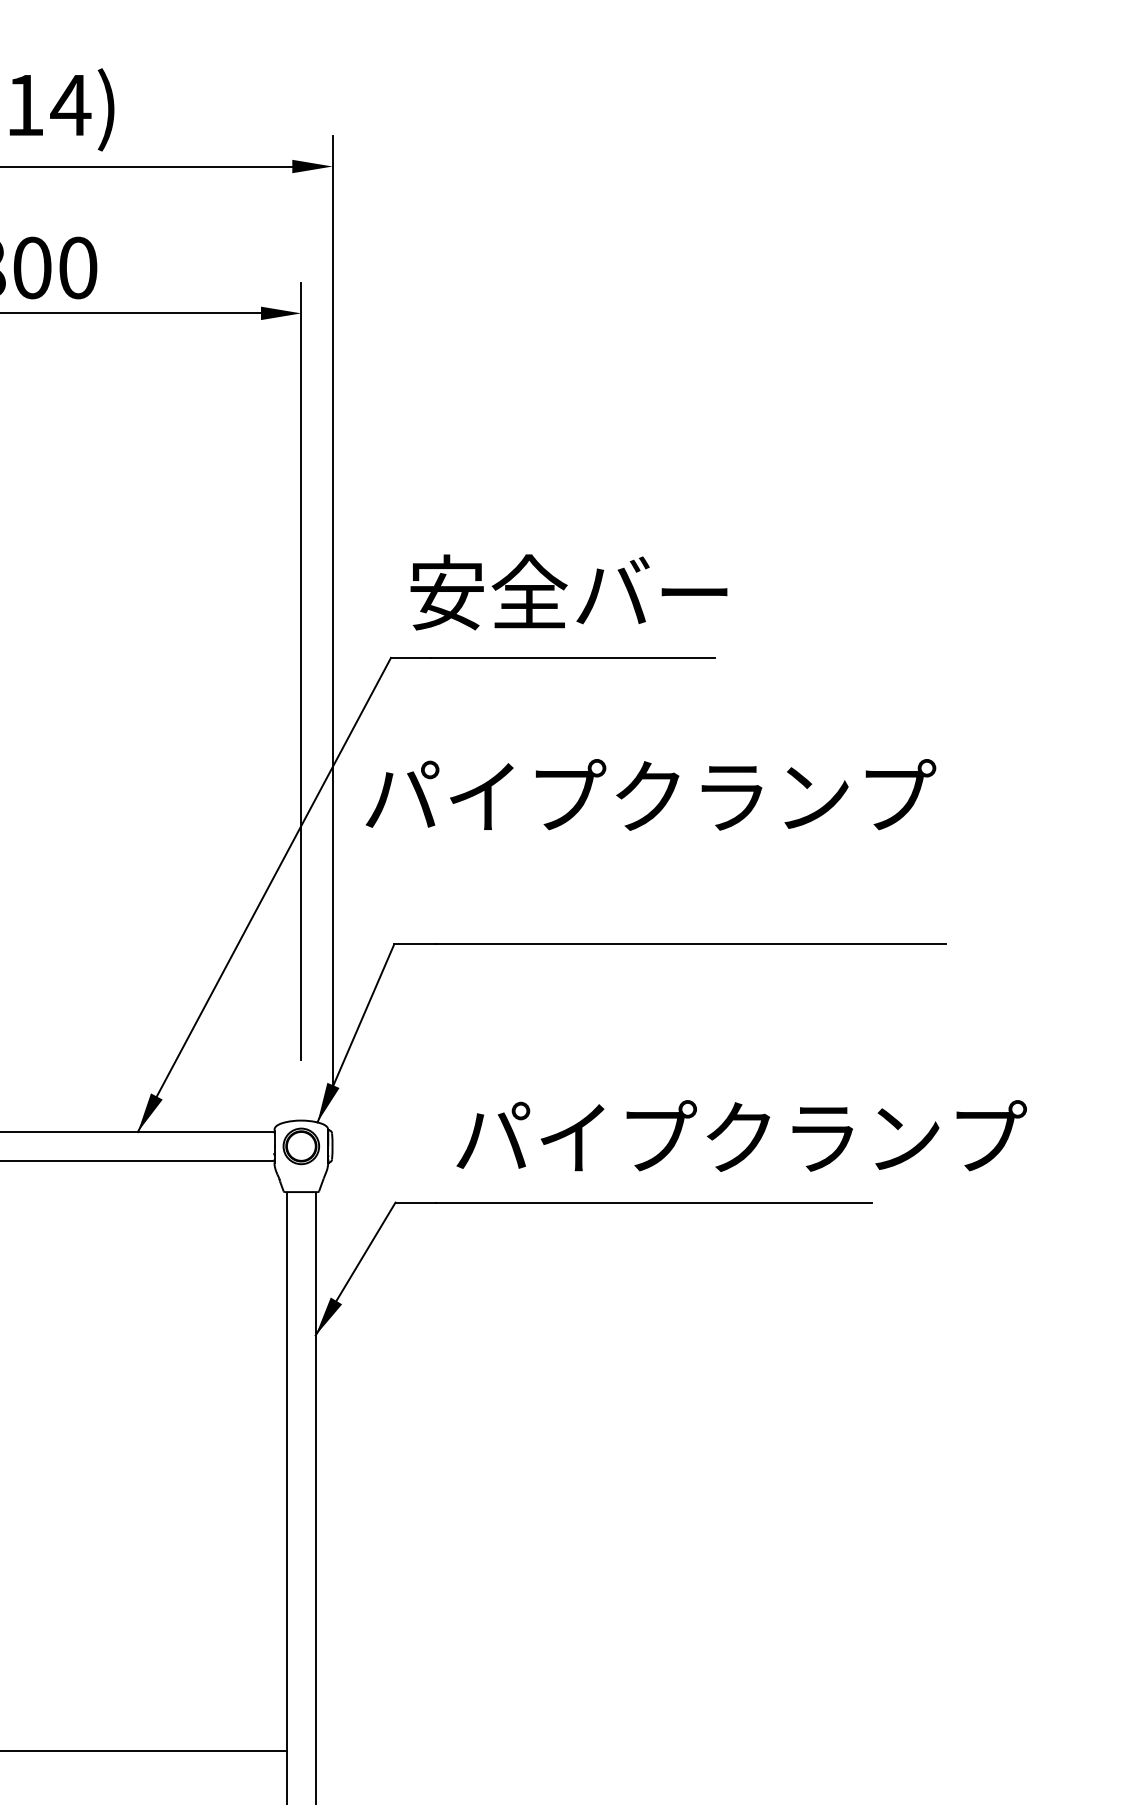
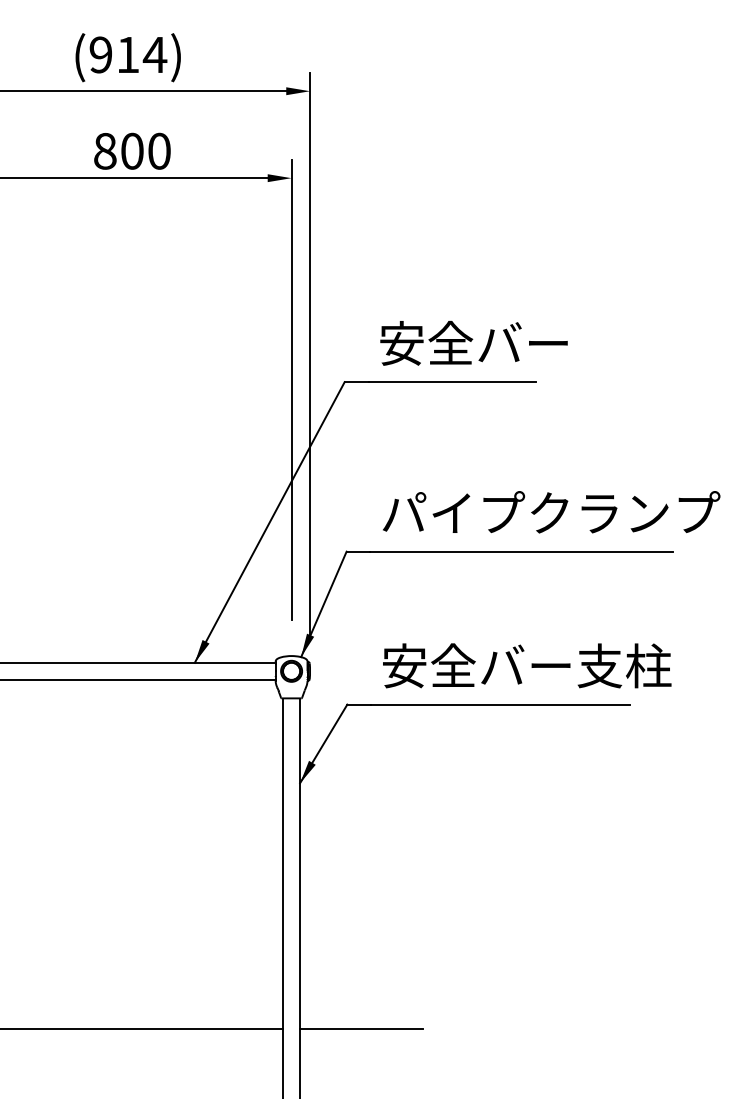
text: (568, 590) -> (473, 342), moved
text: (650, 795) -> (551, 512), moved
text: (742, 1136) -> (552, 665), パイプクランプ -> 安全バー支柱
line: (419, 1751) -> (361, 1029), added

